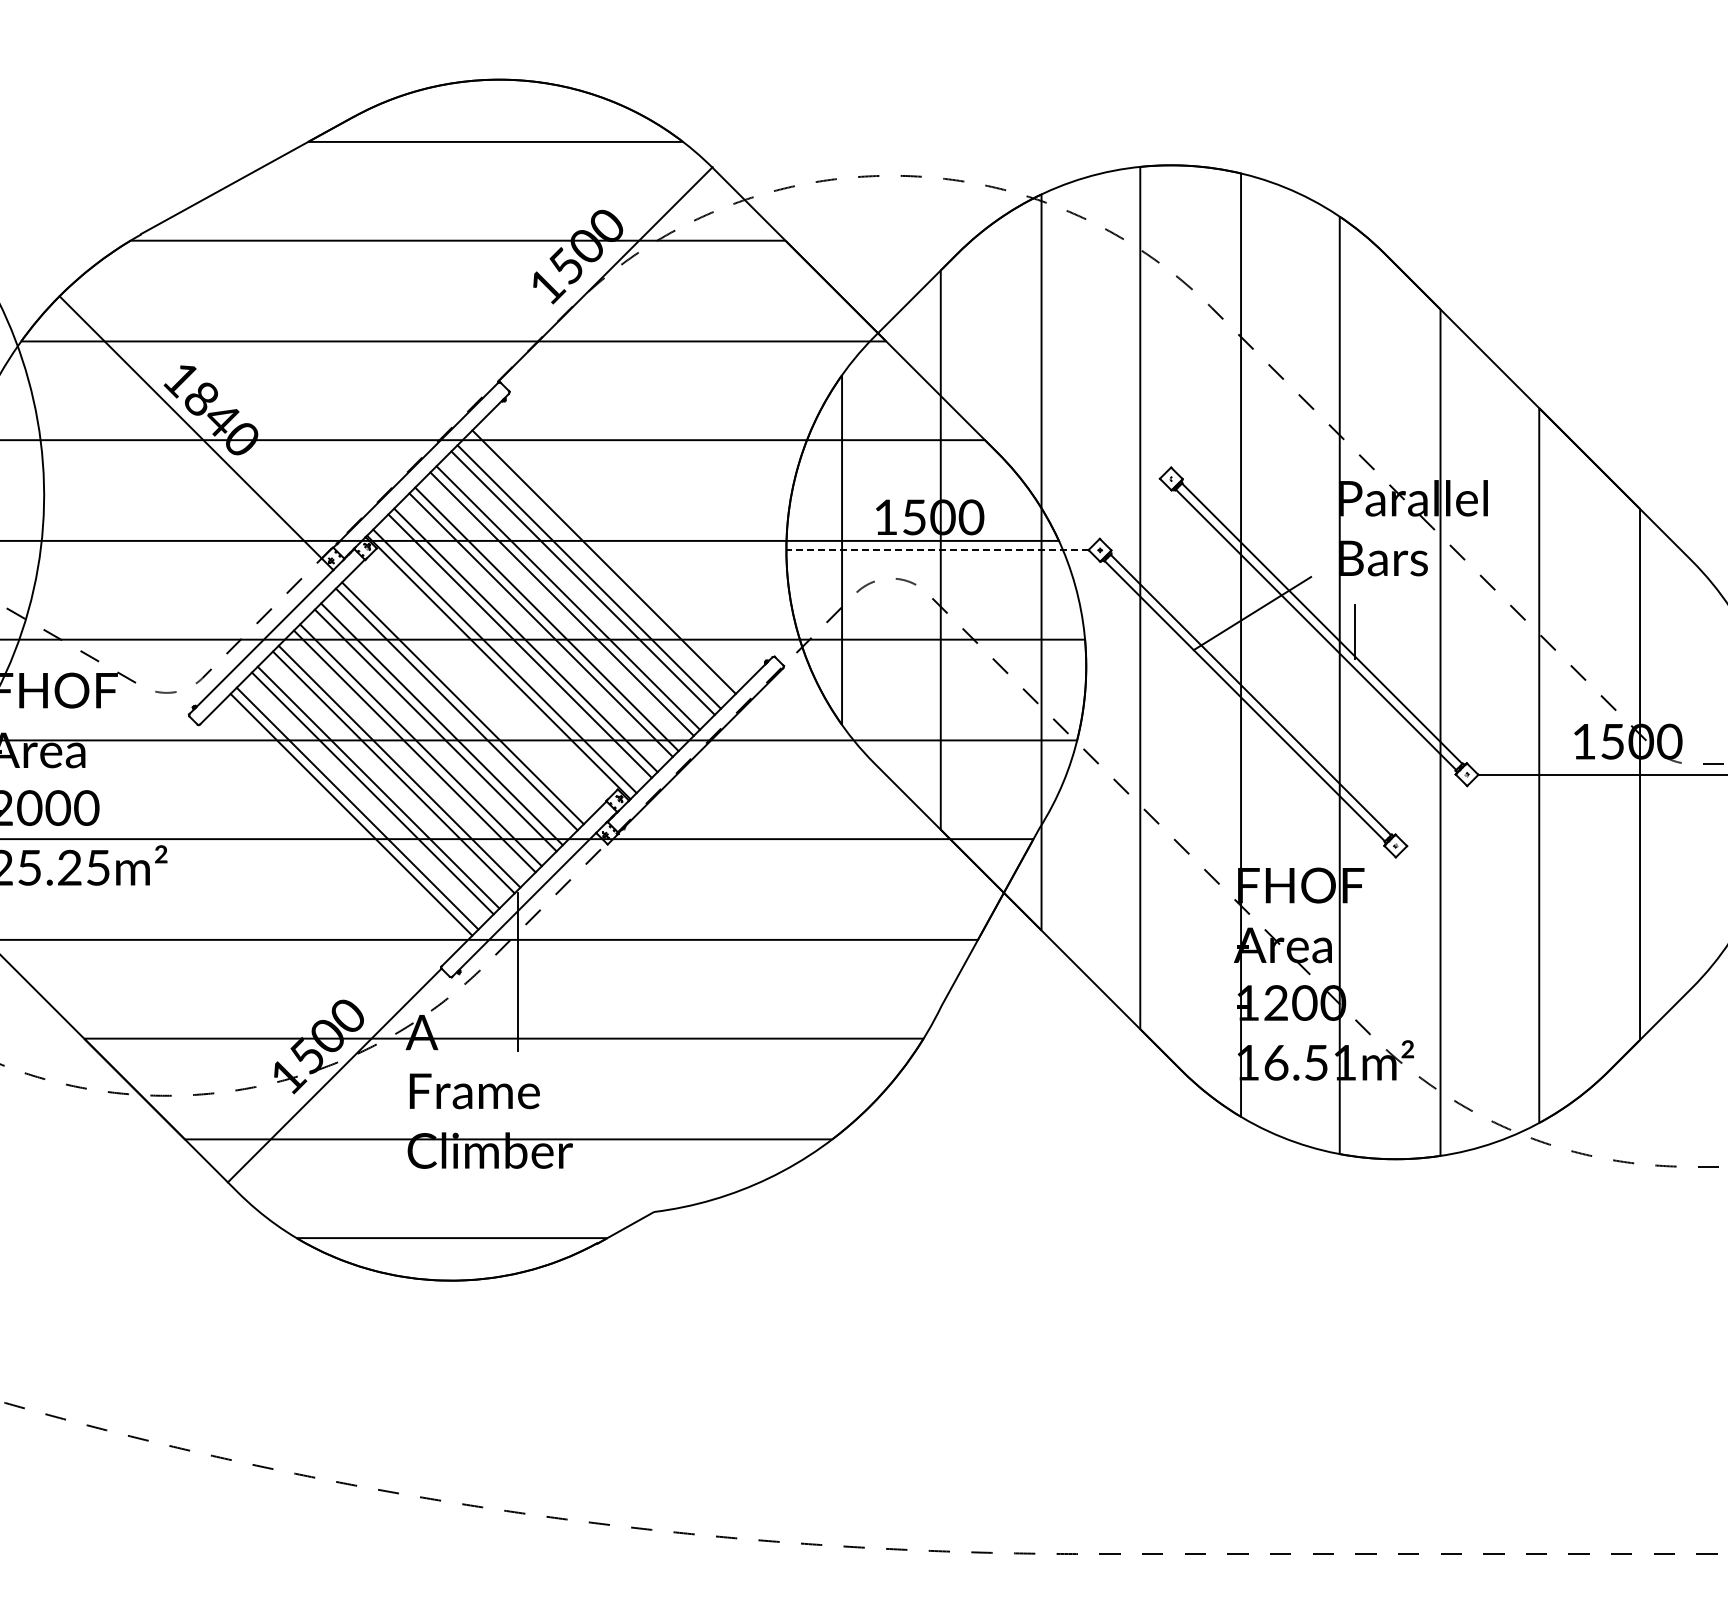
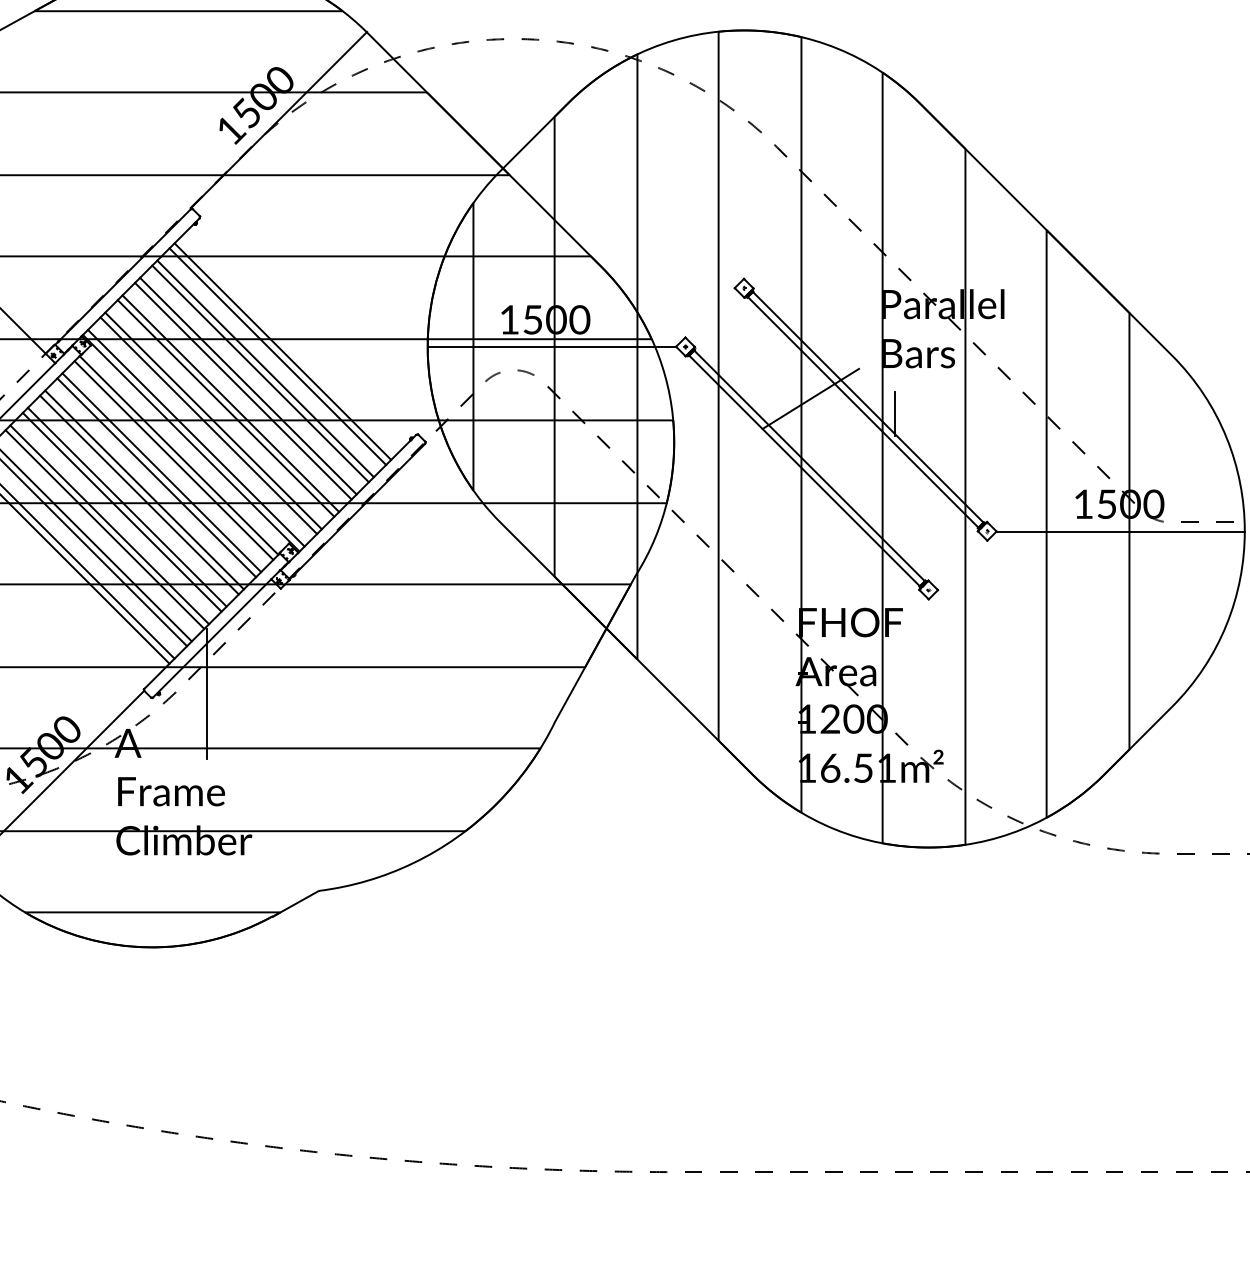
line: (937, 550) -> (551, 347), dashed -> solid
line: (610, 555) -> (283, 351), added
line: (483, 682) -> (178, 455), added
line: (477, 688) -> (173, 460), added

